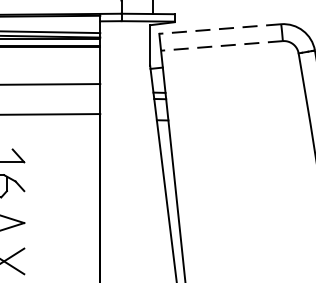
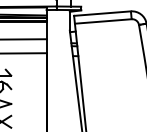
line: (218, 28) -> (101, 13), dashed -> solid
line: (220, 45) -> (102, 21), dashed -> solid

